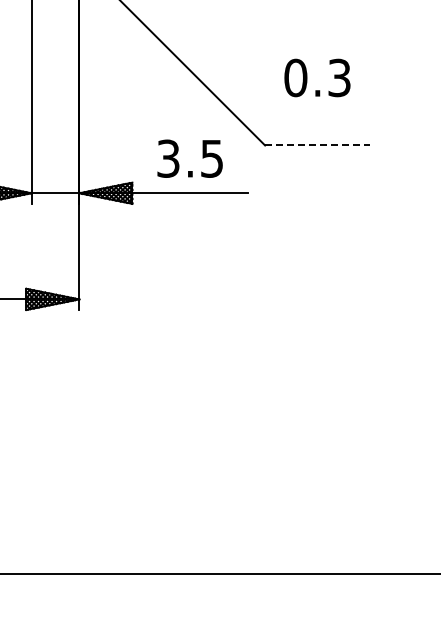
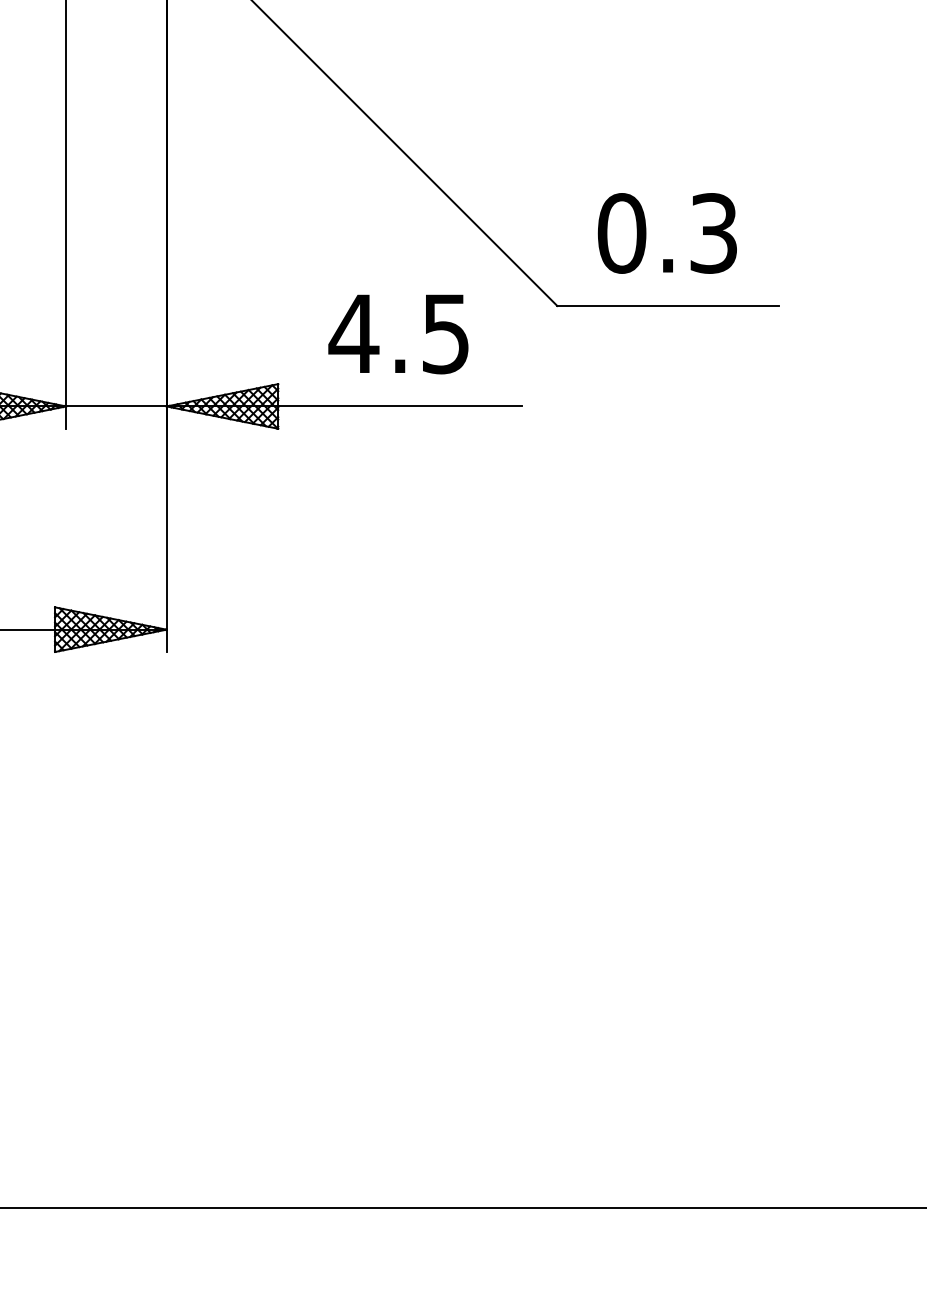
text: (317, 77) -> (667, 232), moved
line: (317, 145) -> (667, 306), dashed -> solid
text: (168, 158) -> (354, 333), 3.5 -> 4.5

